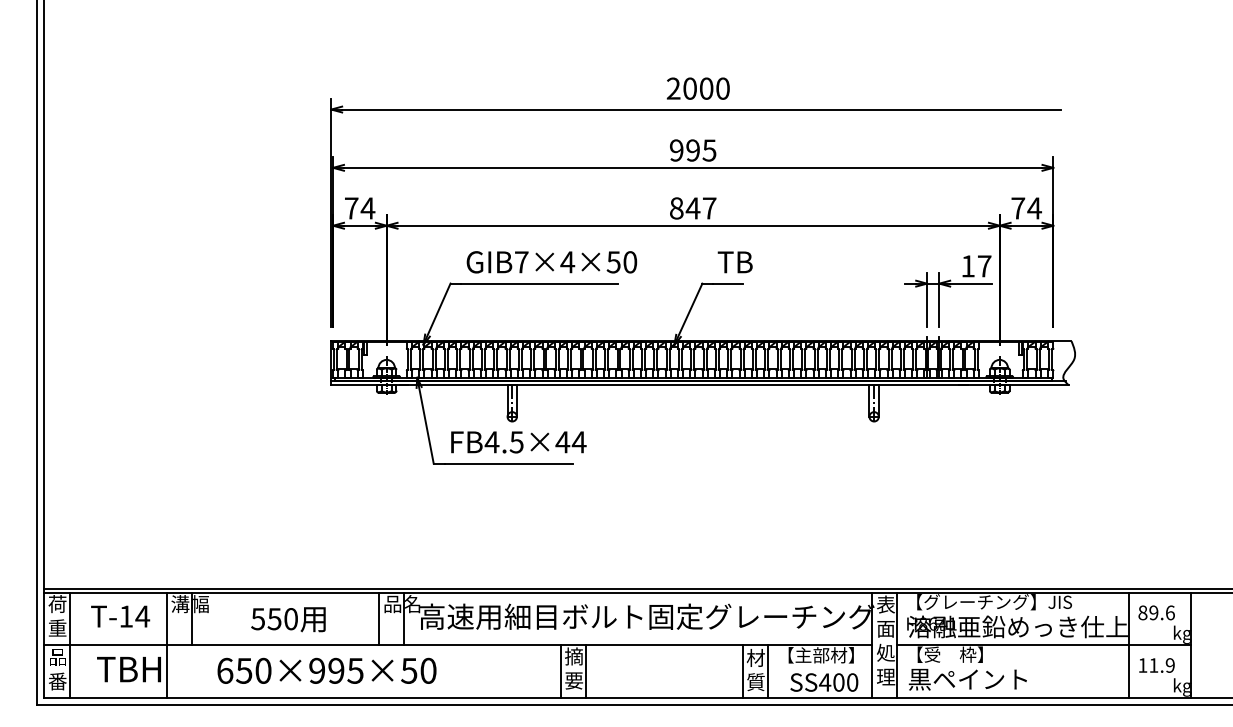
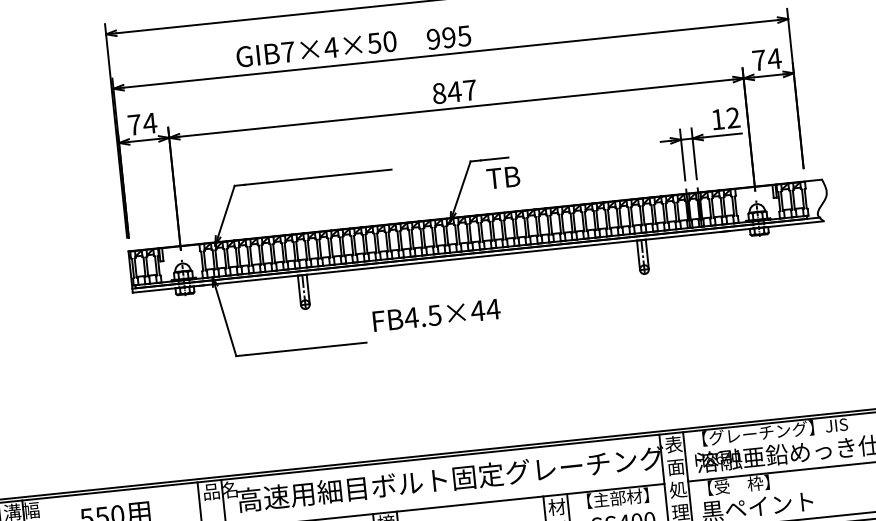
text: (551, 262) -> (316, 49), moved
text: (734, 262) -> (502, 177), moved
text: (984, 266) -> (733, 118), 17 -> 12
text: (518, 442) -> (436, 315), moved

